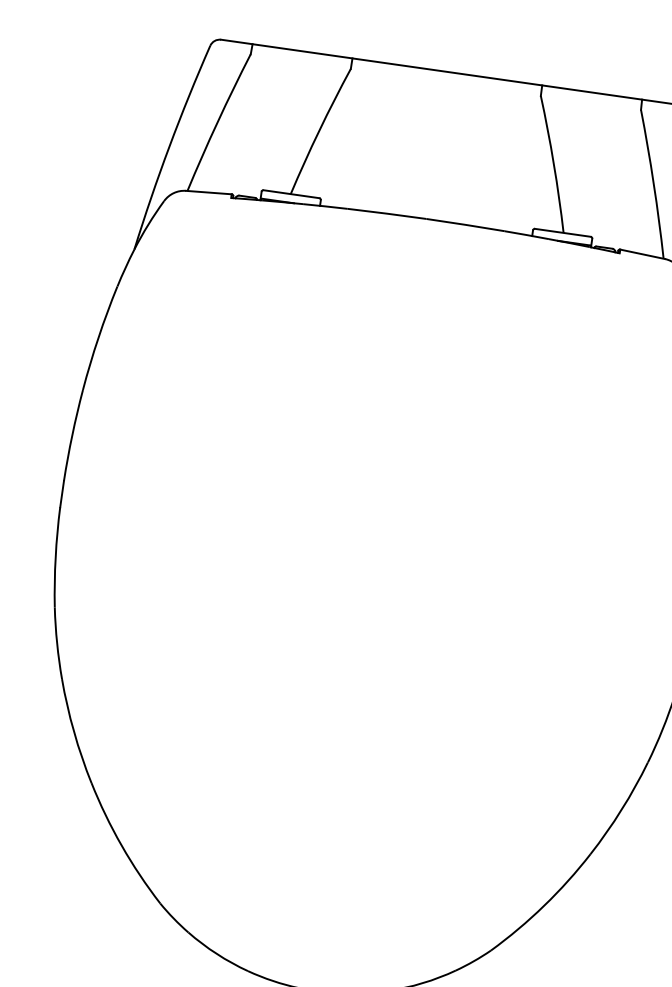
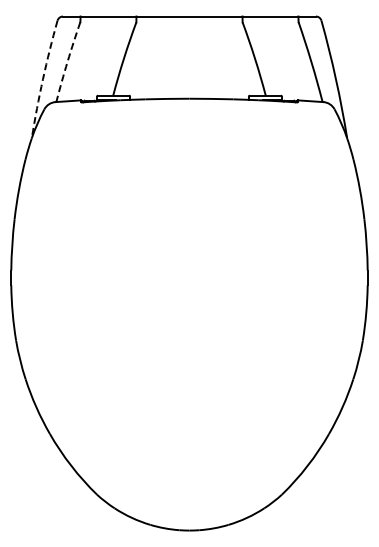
arc: (217, 121) -> (67, 61), solid -> dashed
arc: (170, 147) -> (43, 79), solid -> dashed

